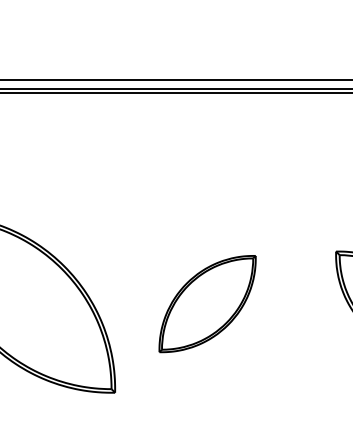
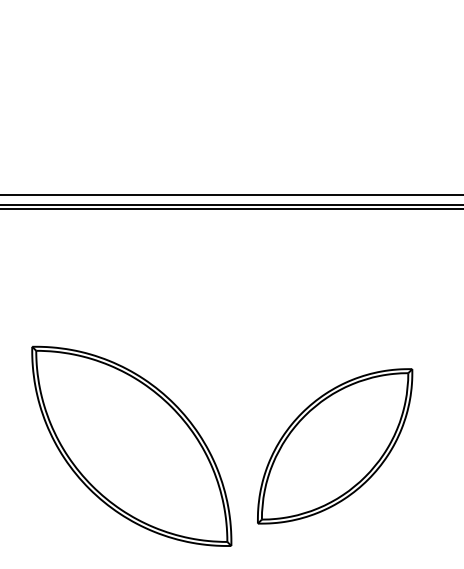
part: (207, 304) -> (335, 446), size x1.43

